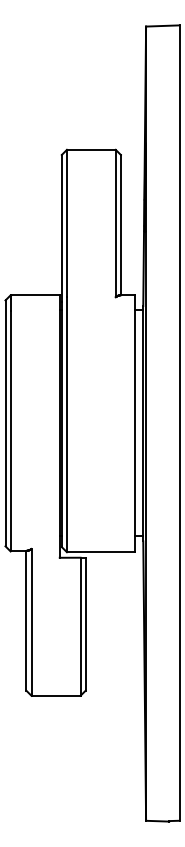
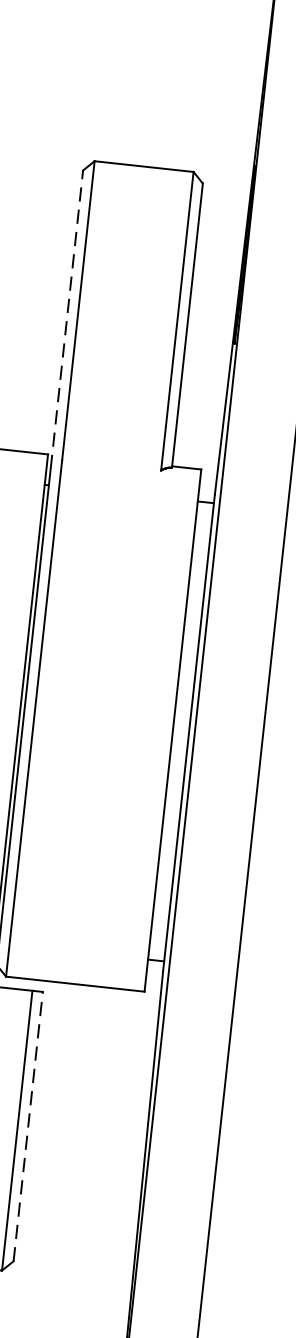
line: (61, 228) -> (66, 319), solid -> dashed
line: (85, 623) -> (27, 1125), solid -> dashed

